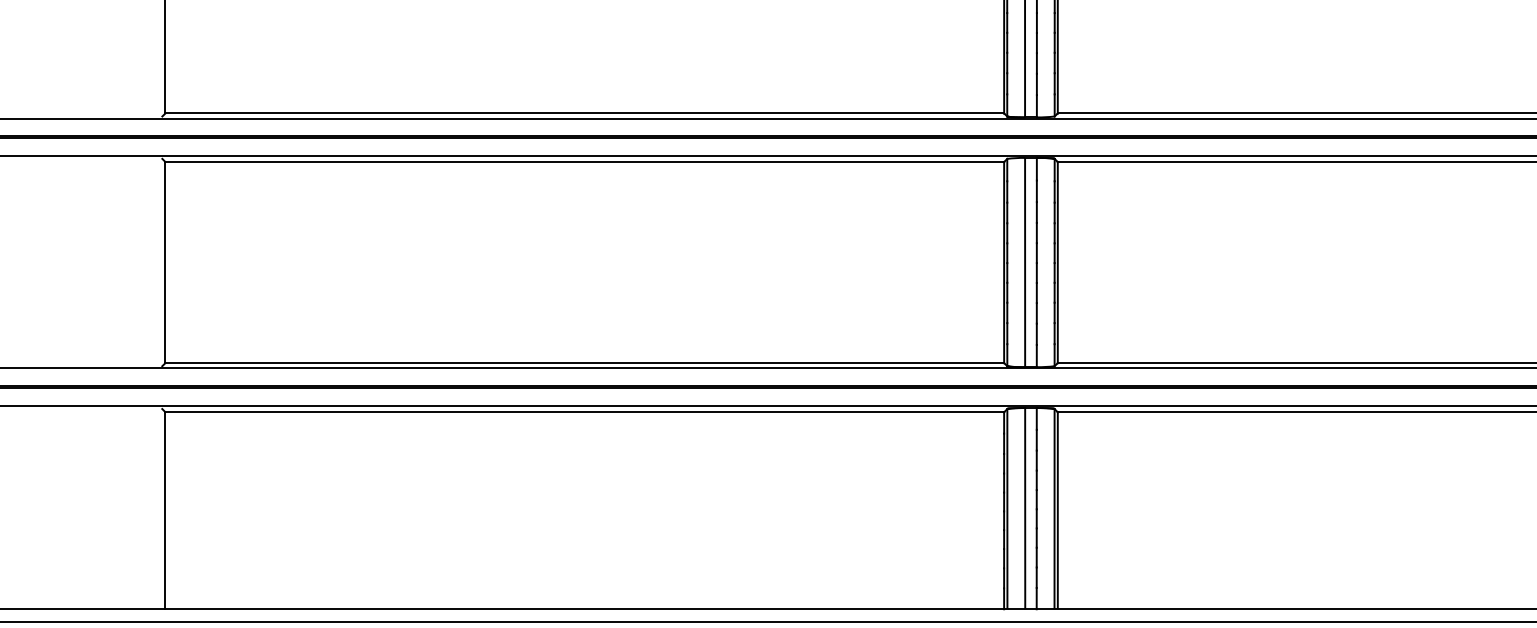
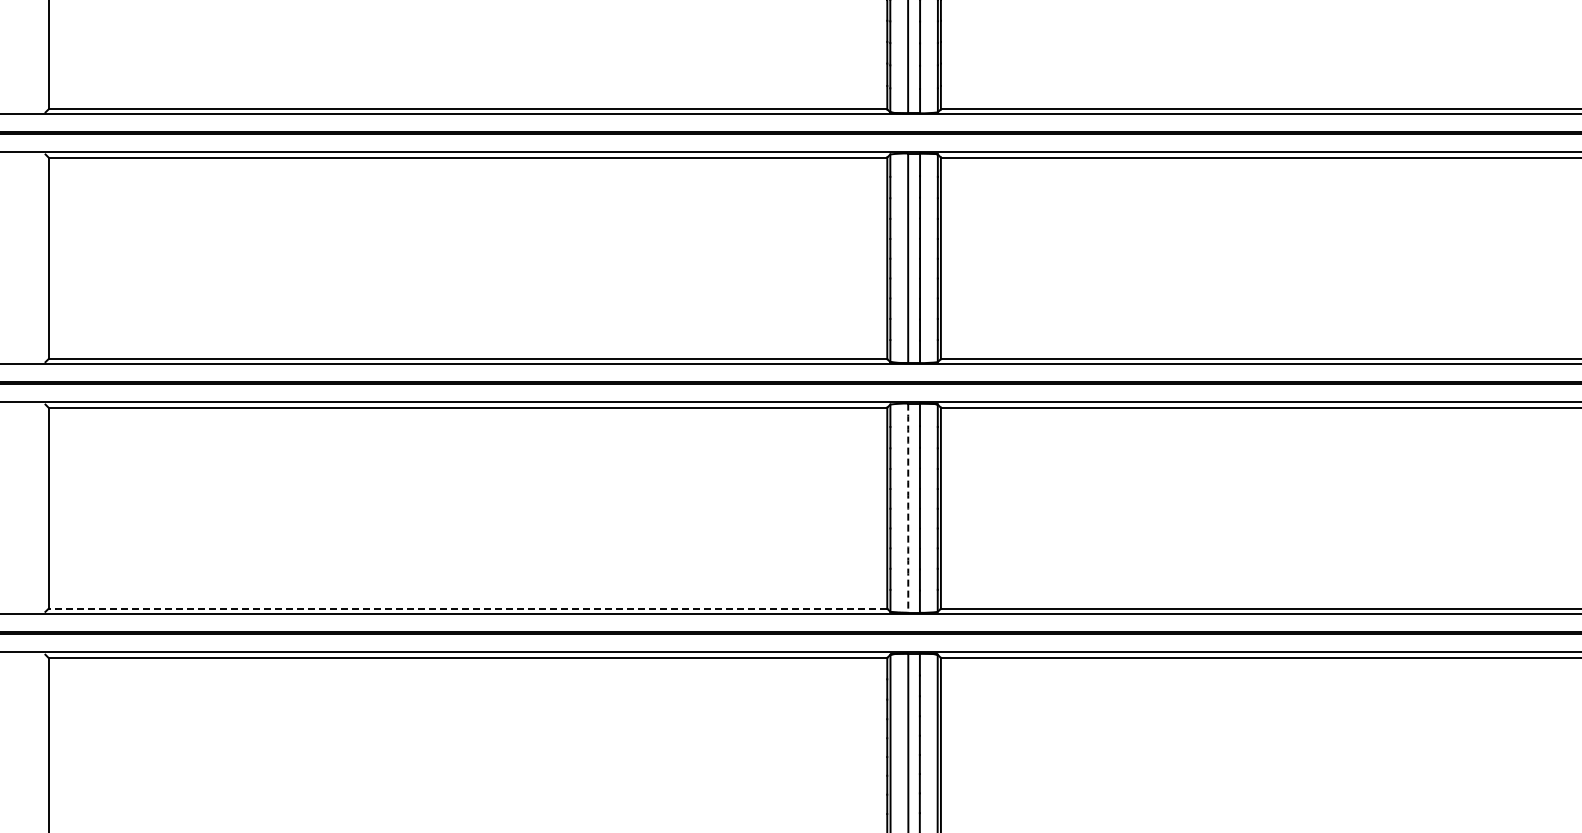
arc: (1025, 262) -> (908, 508), solid -> dashed
line: (584, 362) -> (467, 608), solid -> dashed

